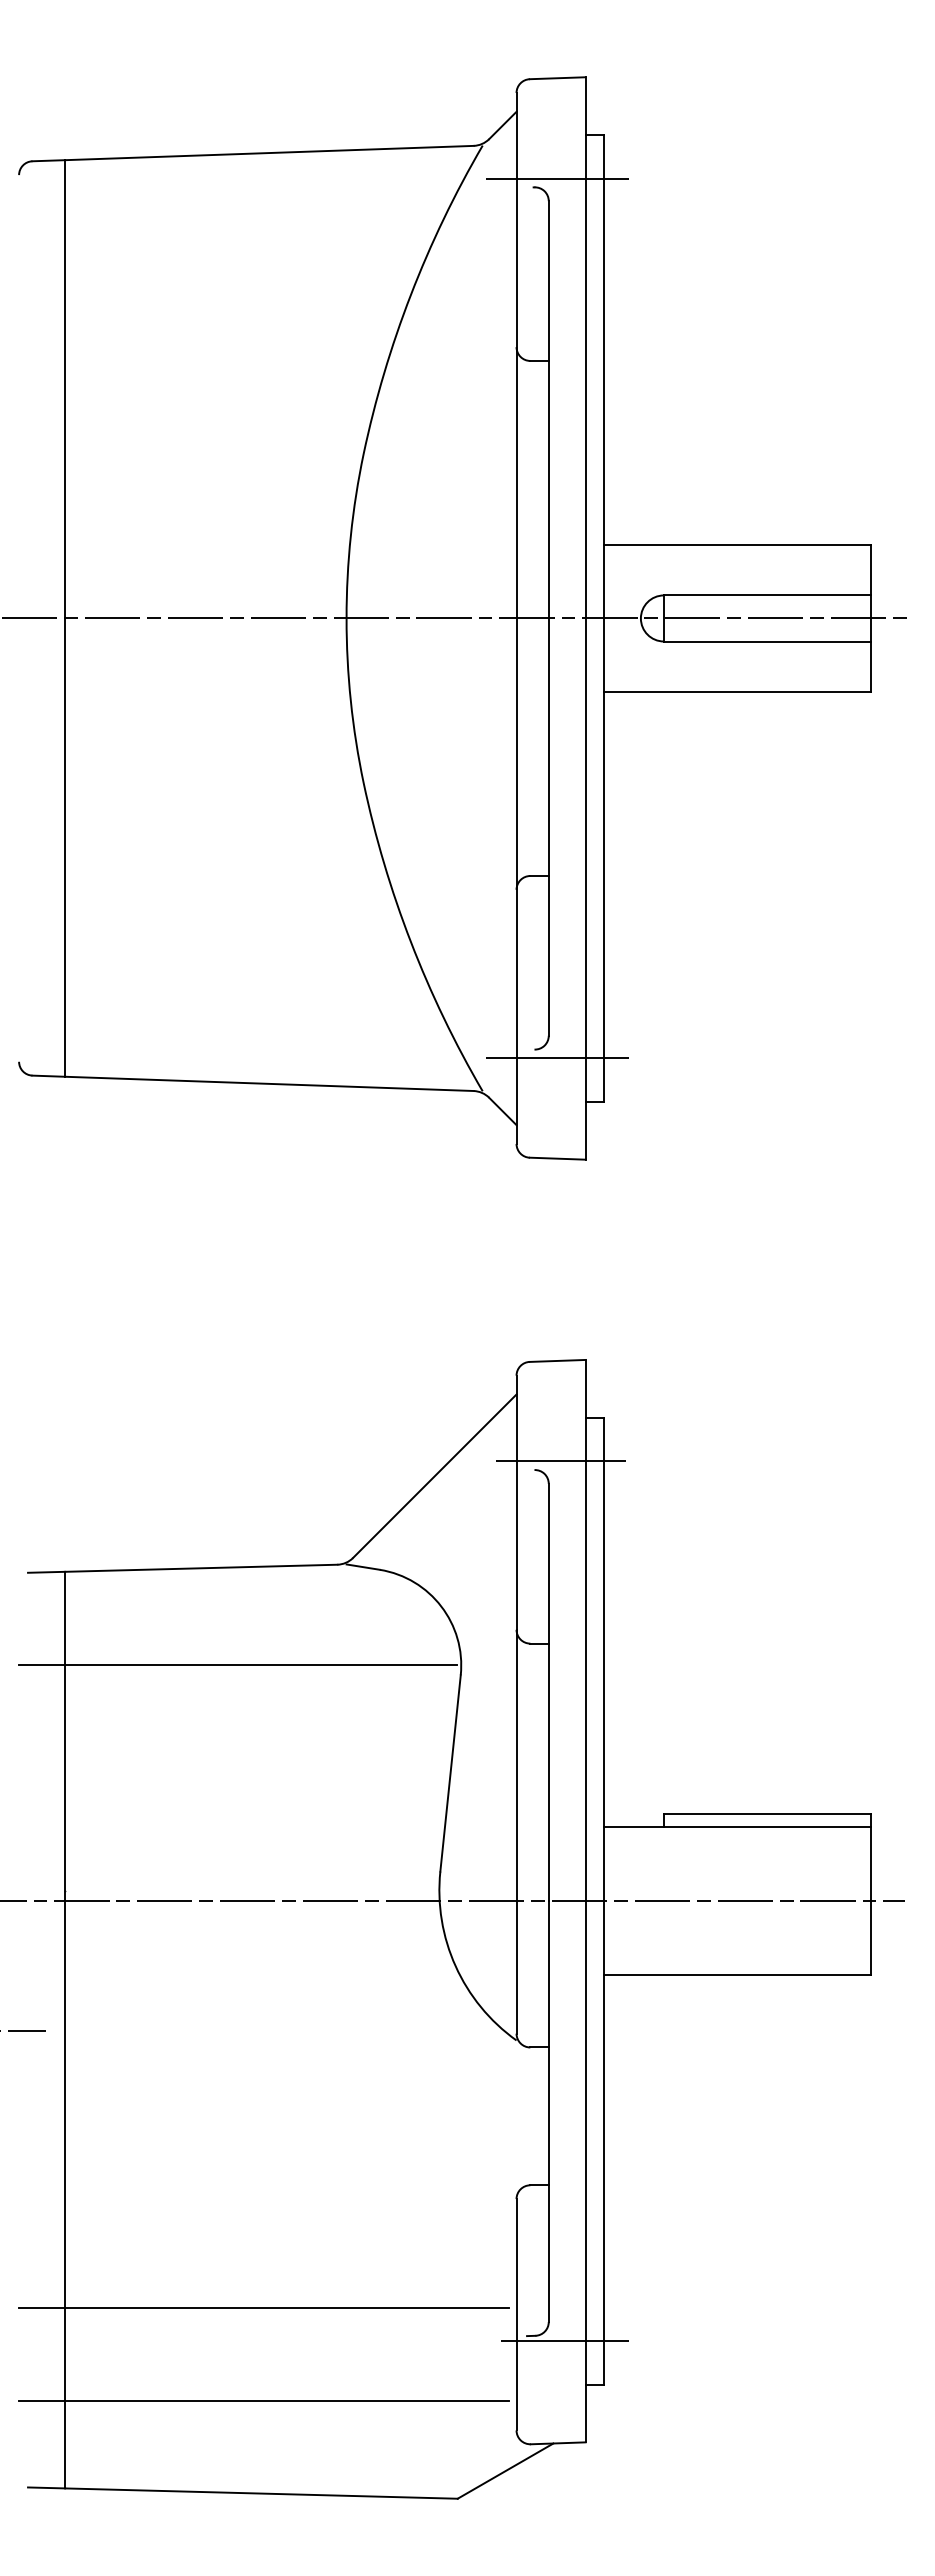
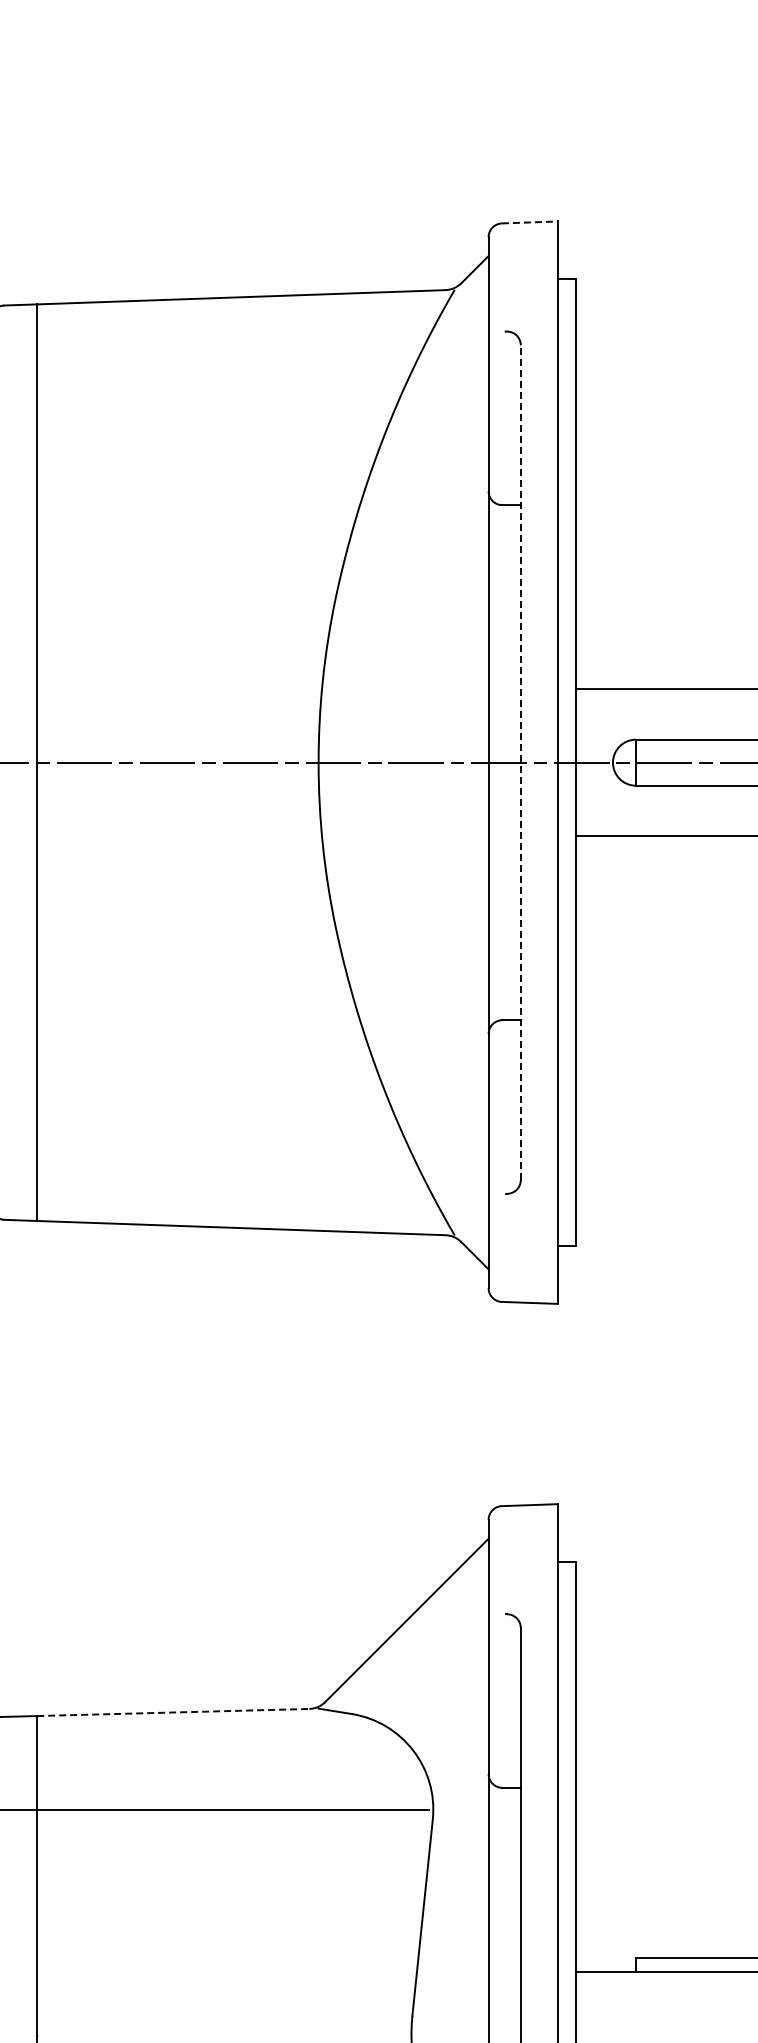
line: (557, 78) -> (529, 222), solid -> dashed
line: (557, 178) -> (529, 322), removed
line: (548, 617) -> (520, 761), solid -> dashed
line: (557, 1058) -> (529, 1202), removed
line: (561, 1461) -> (533, 1605), removed
line: (201, 1568) -> (173, 1712), solid -> dashed

